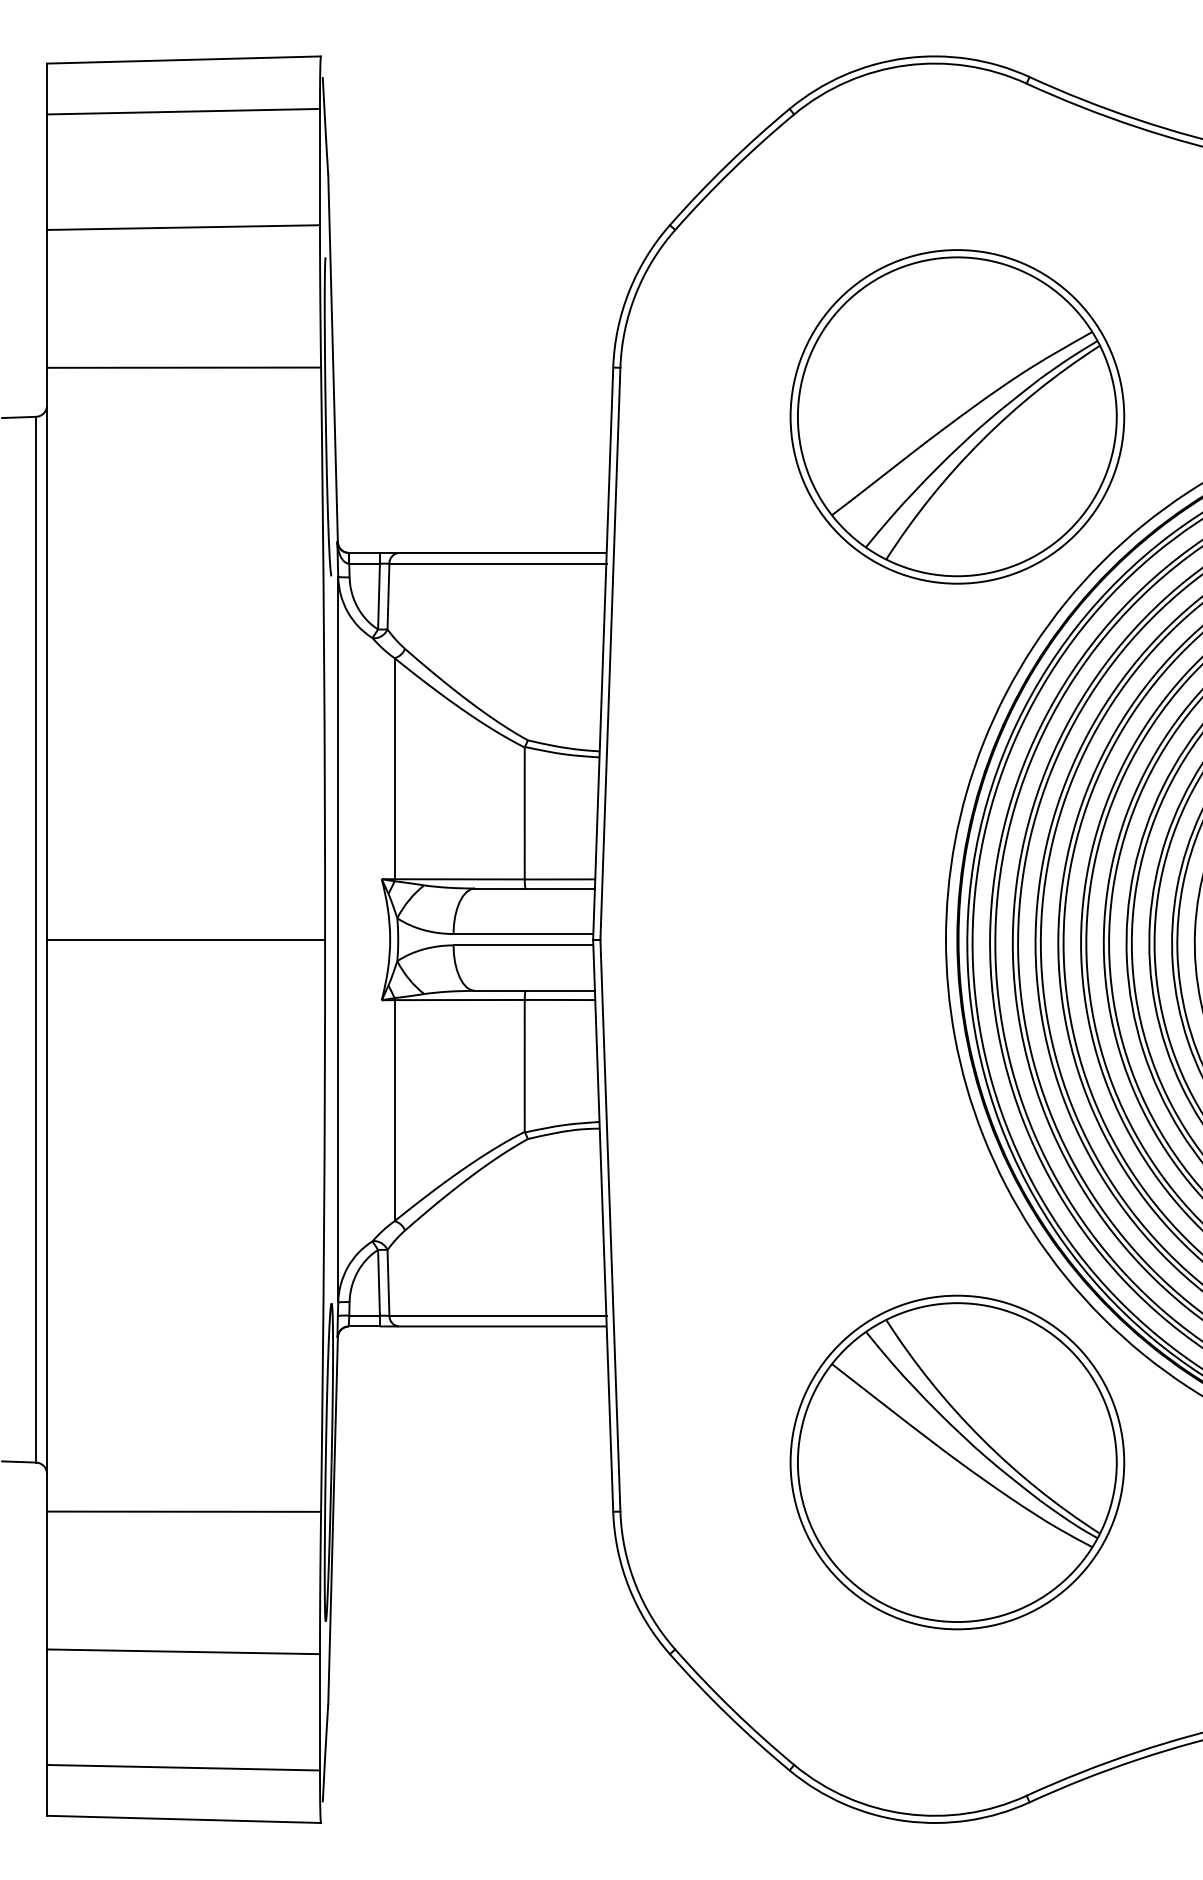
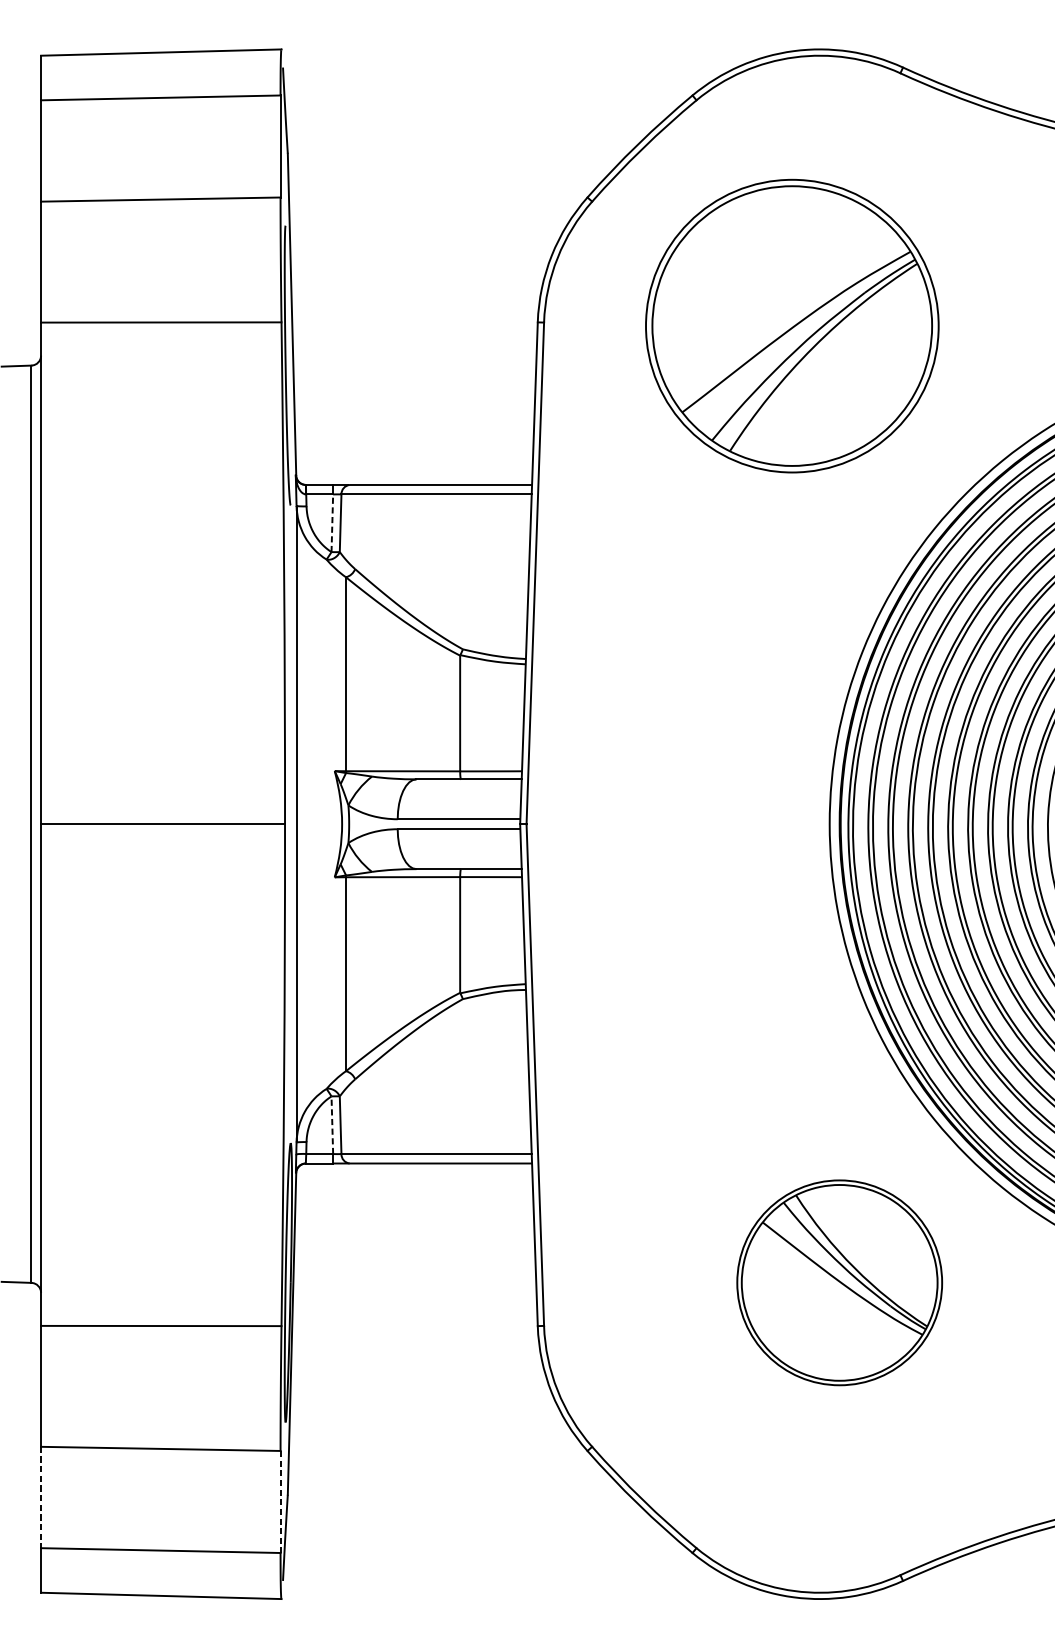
part: (957, 416) -> (792, 325), moved
line: (379, 596) -> (332, 523), solid -> dashed
line: (379, 1282) -> (332, 1124), solid -> dashed
part: (957, 1462) -> (839, 1282), size x0.7
line: (47, 1707) -> (41, 1497), solid -> dashed
line: (319, 1712) -> (280, 1502), solid -> dashed

